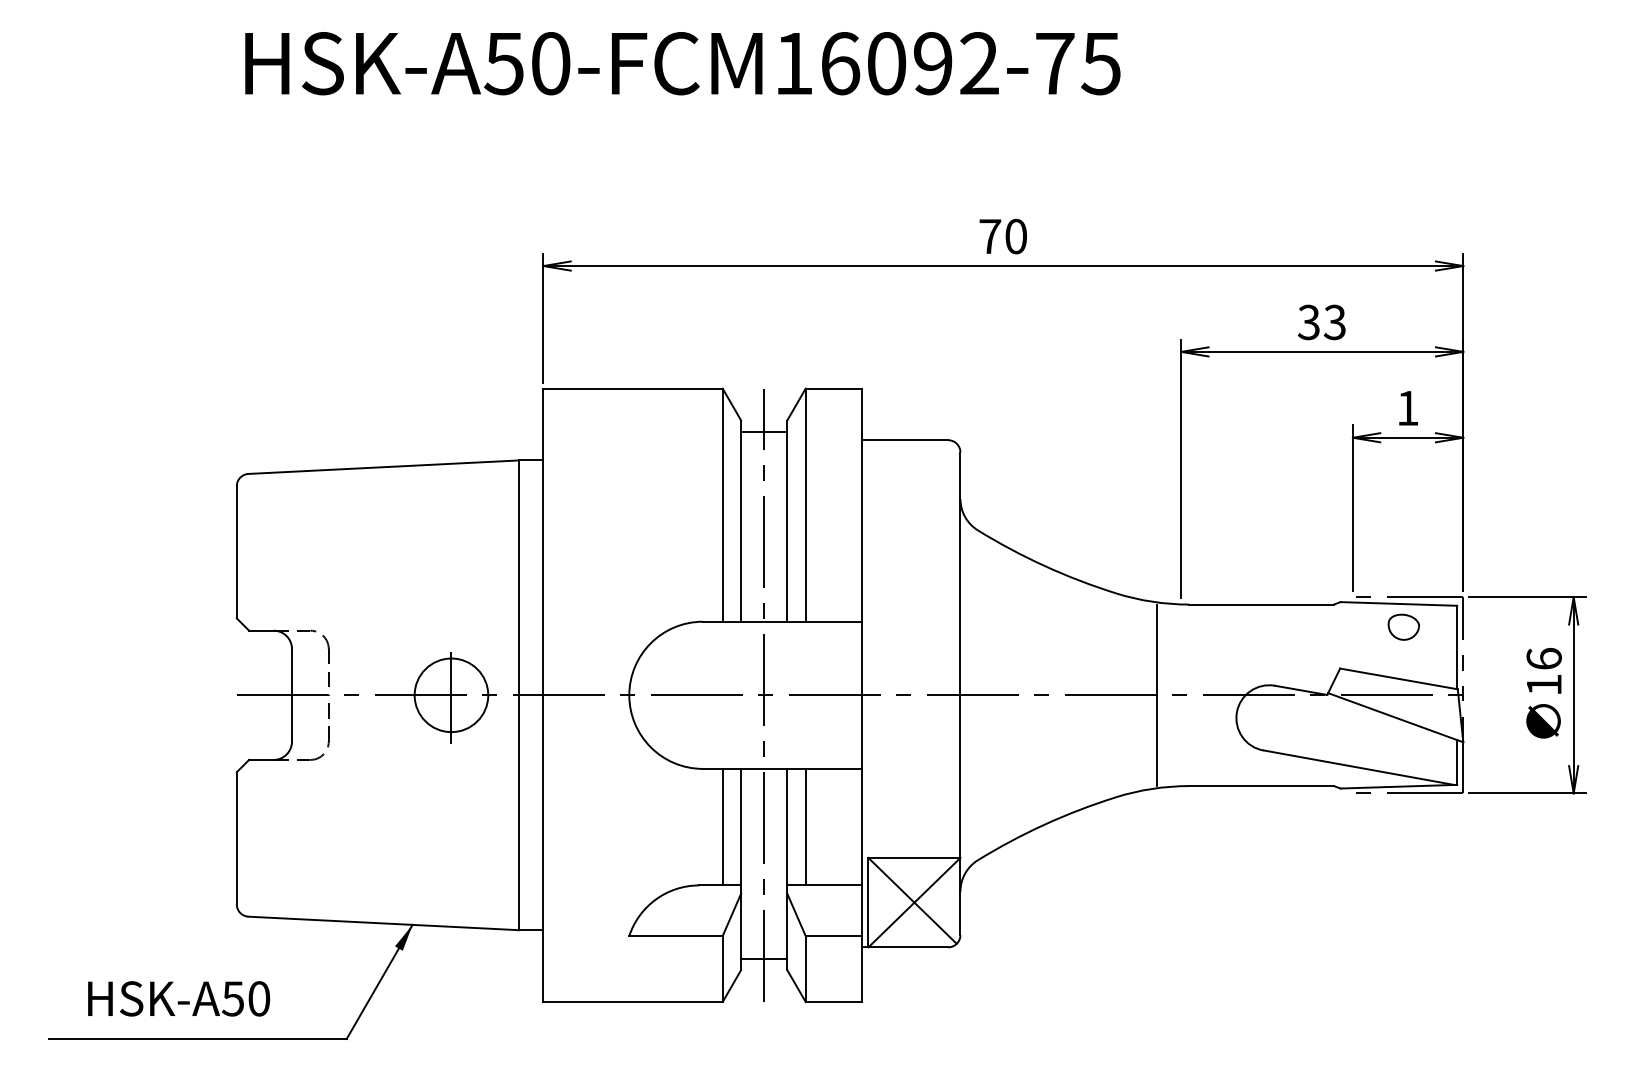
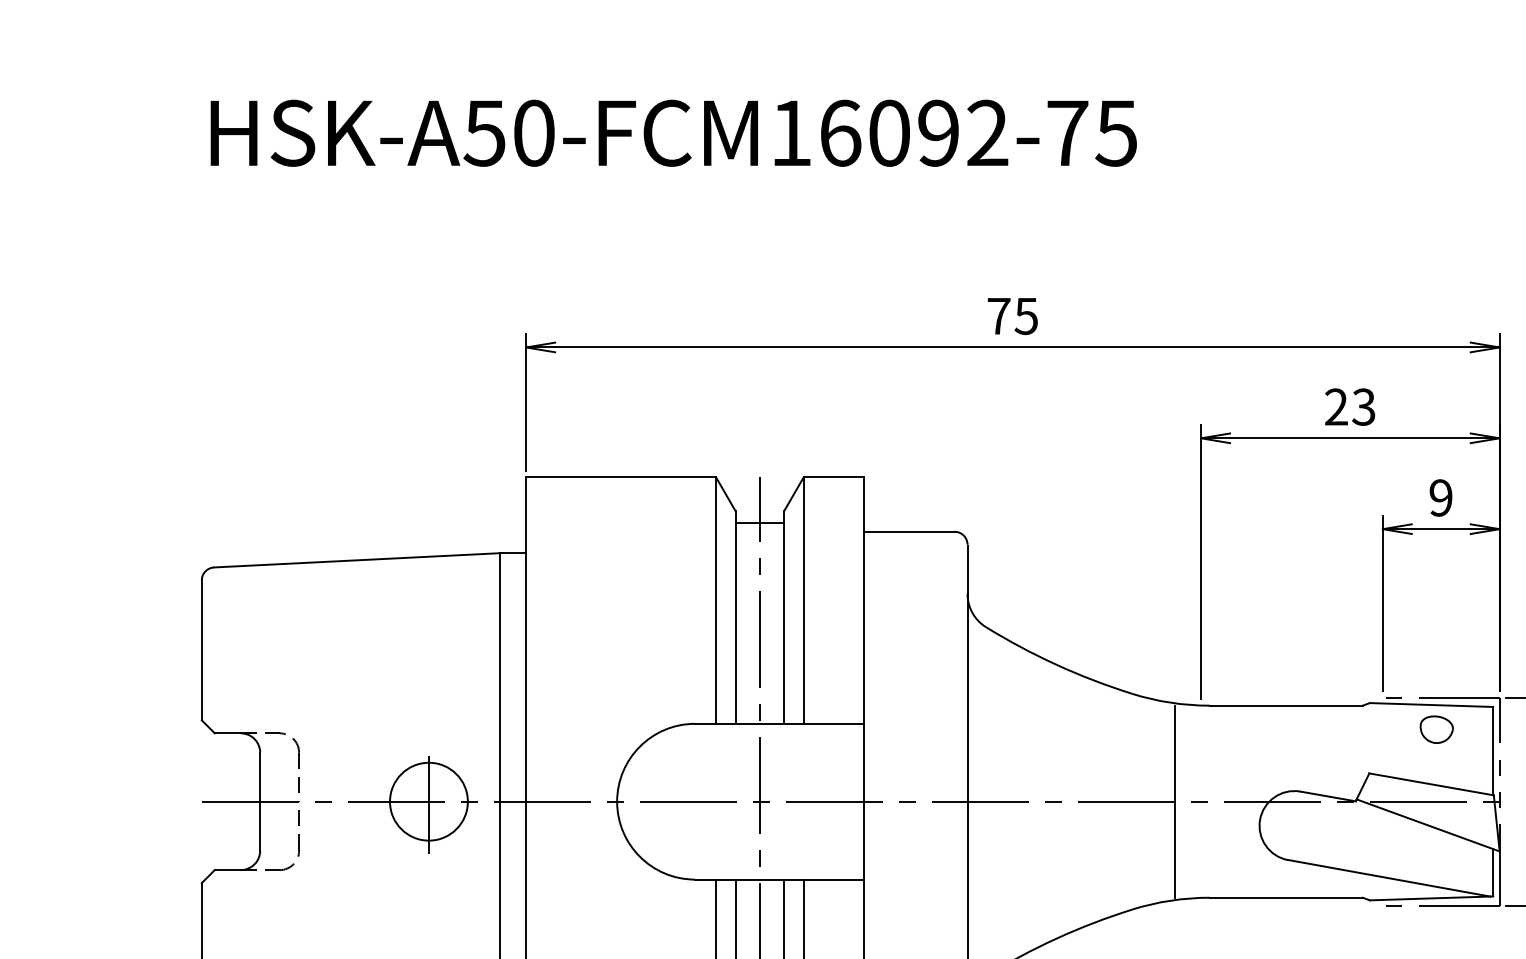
text: (1015, 236) -> (1025, 316), 70 -> 75
text: (1308, 322) -> (1335, 407), 33 -> 23
text: (1407, 407) -> (1440, 497), 1 -> 9

